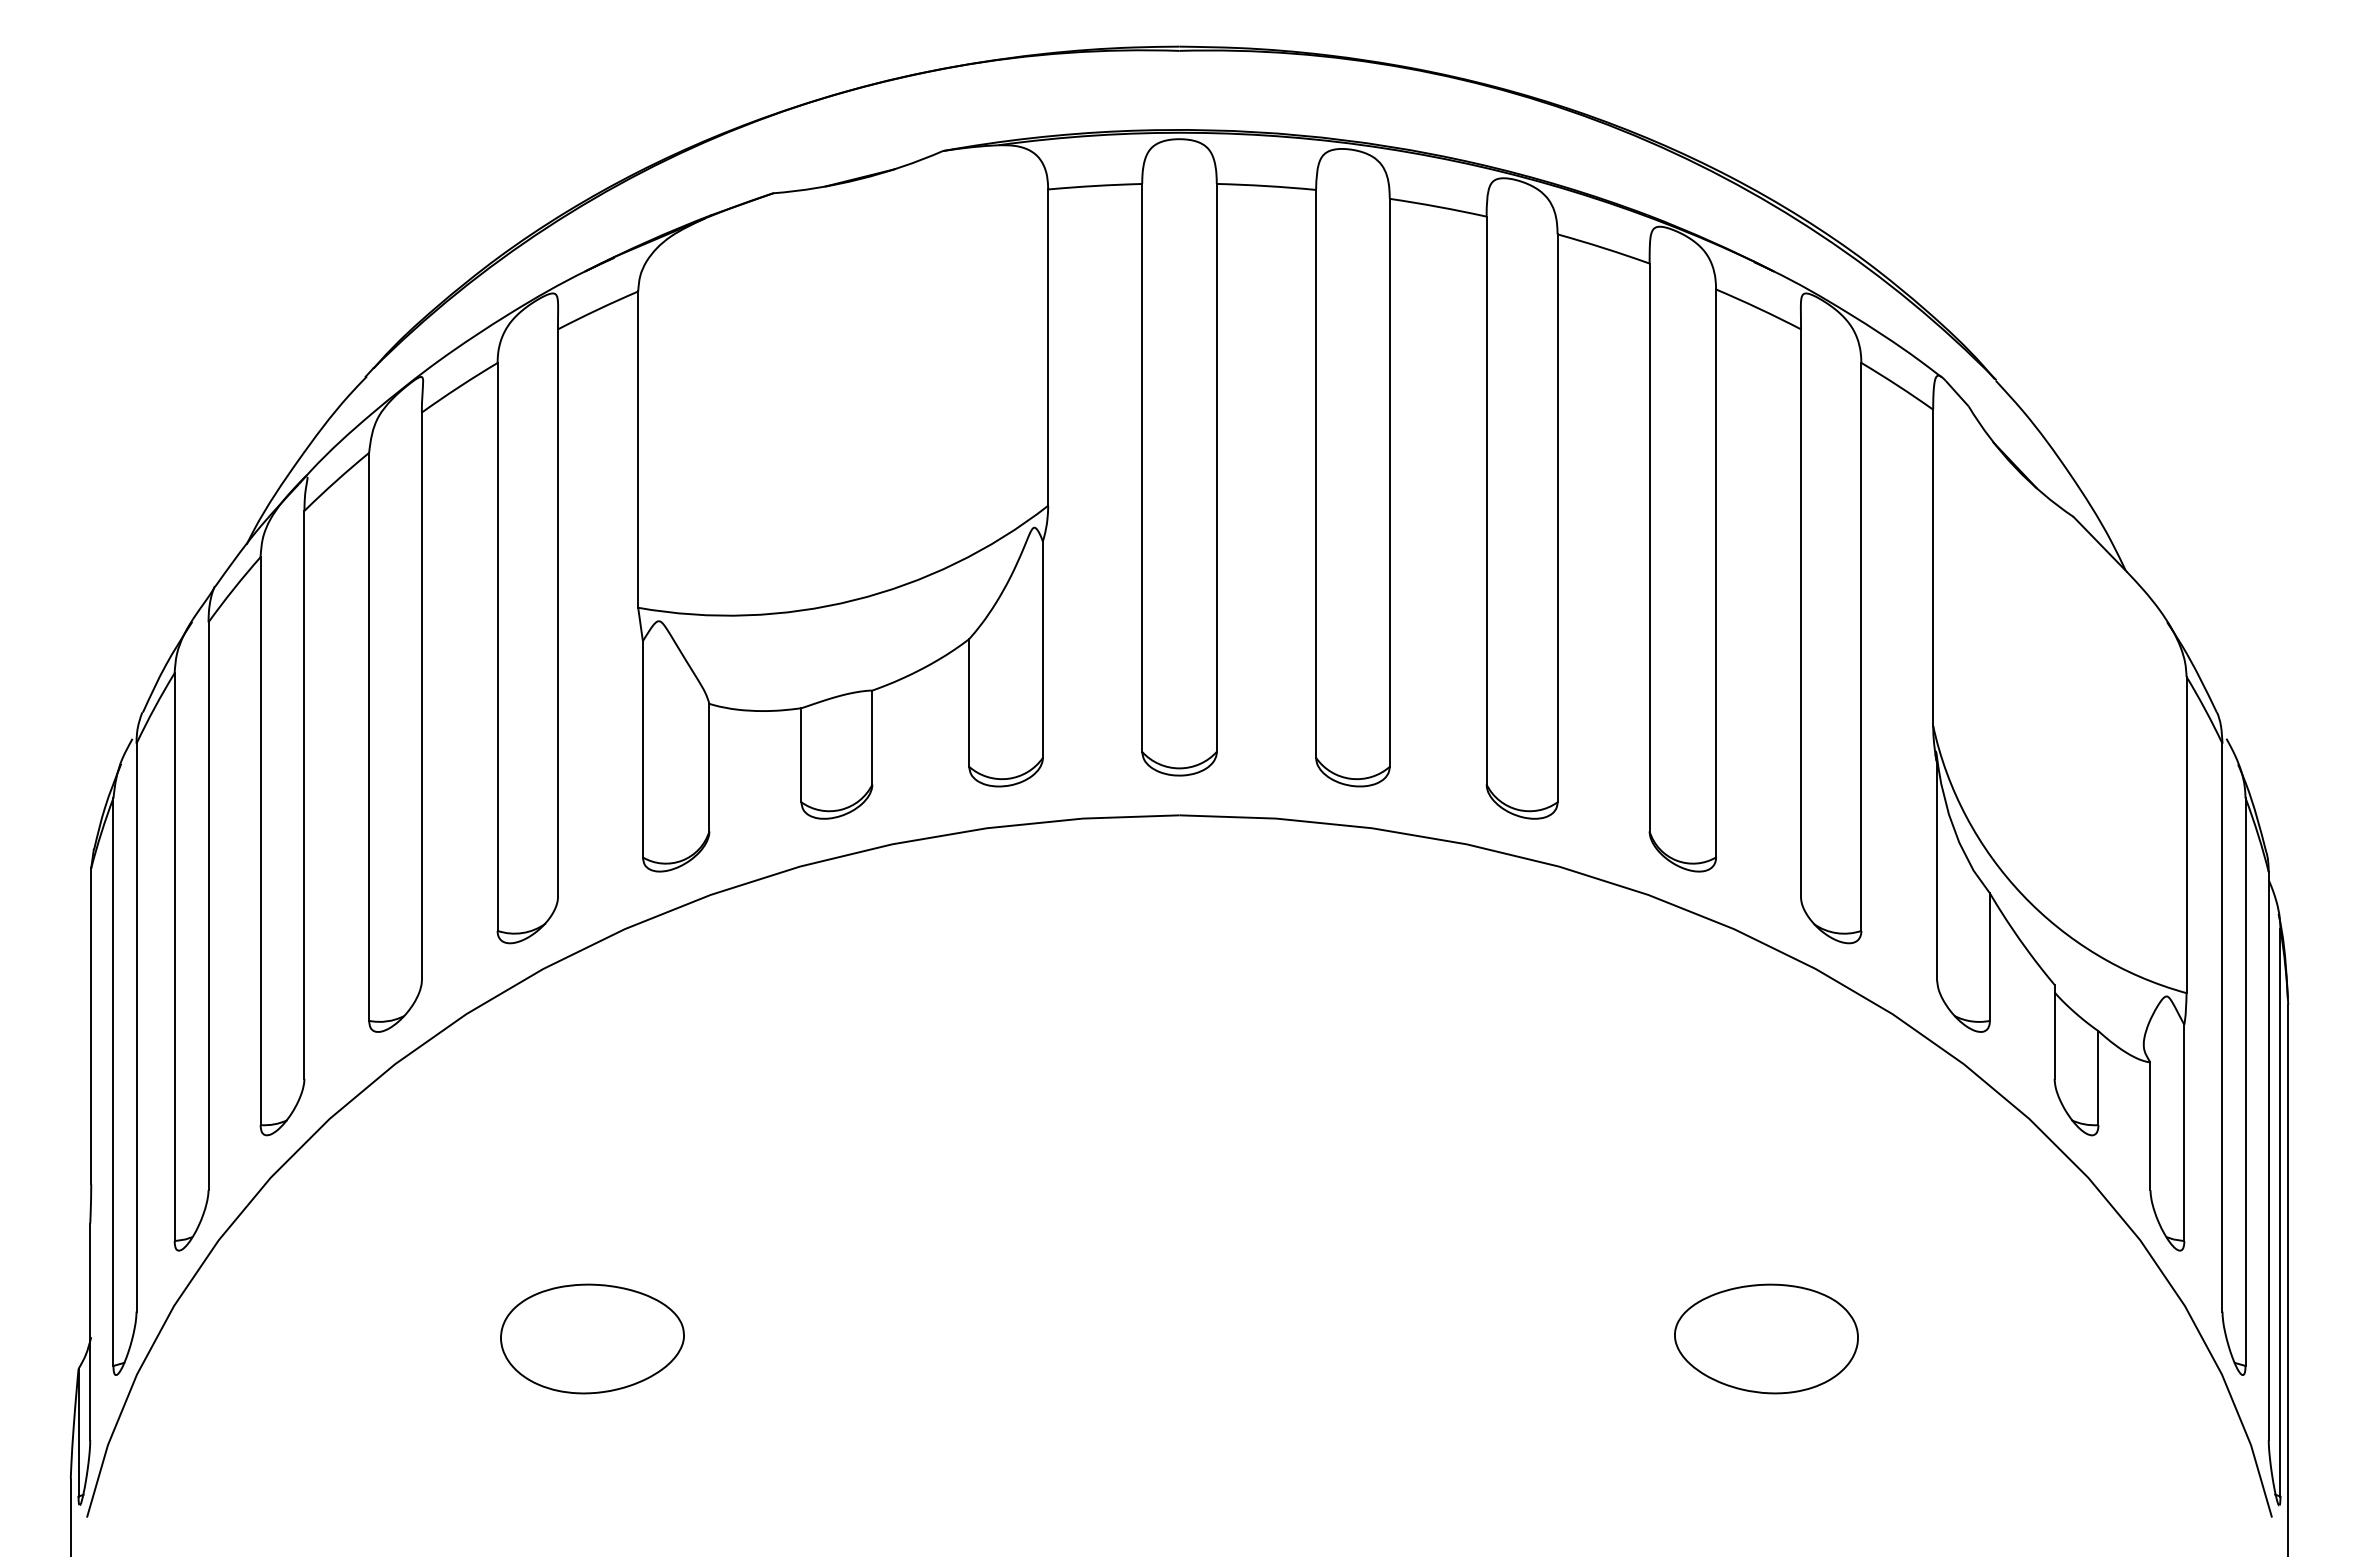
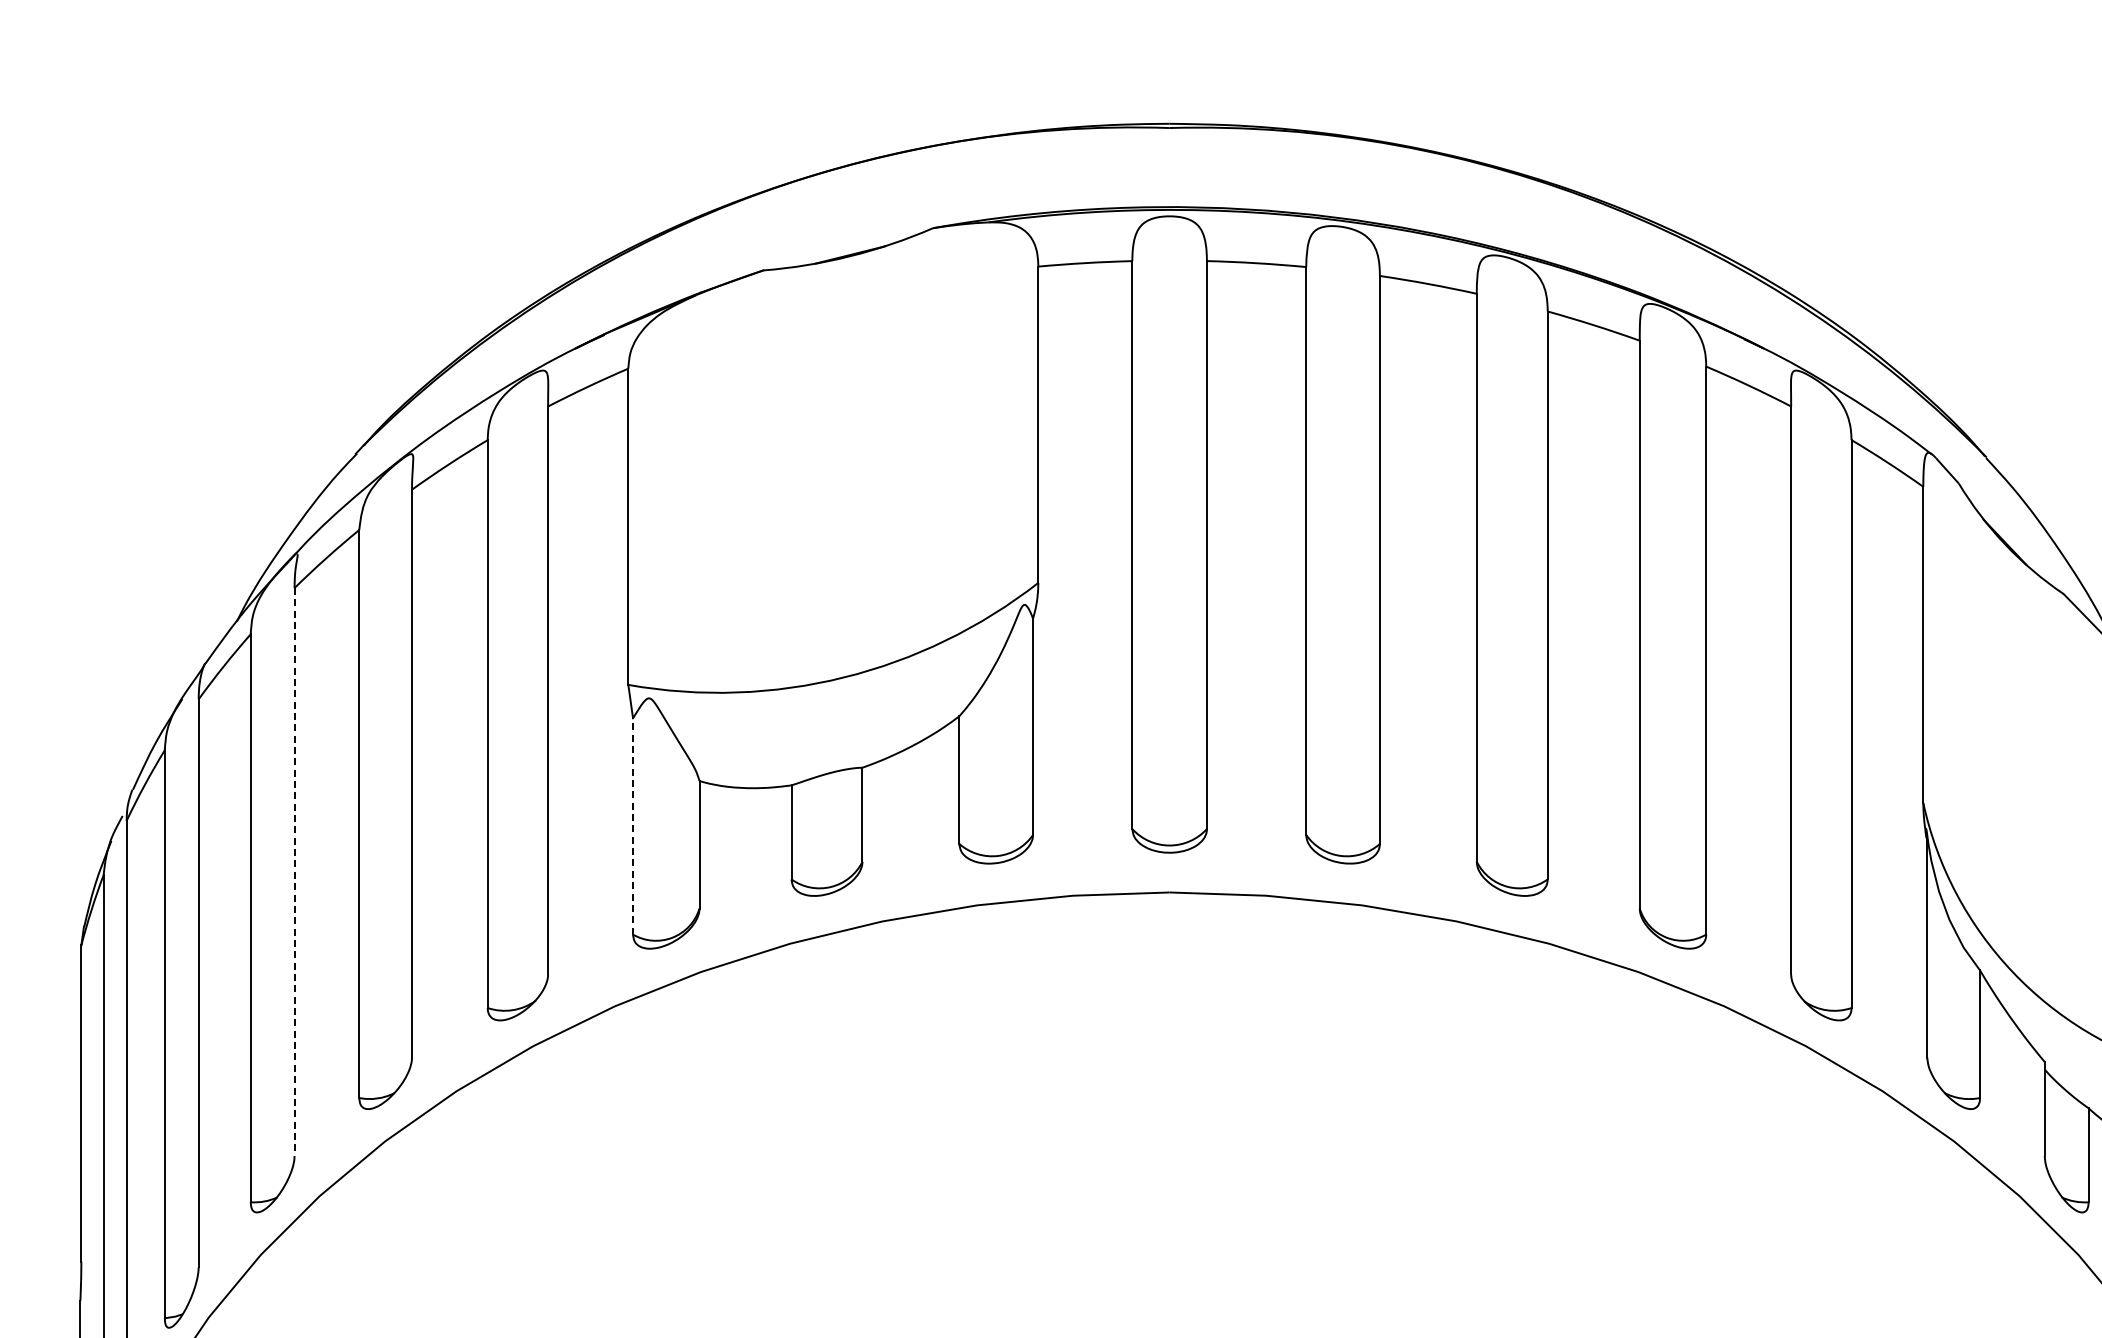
line: (642, 748) -> (632, 825), solid -> dashed
line: (304, 794) -> (294, 871), solid -> dashed

